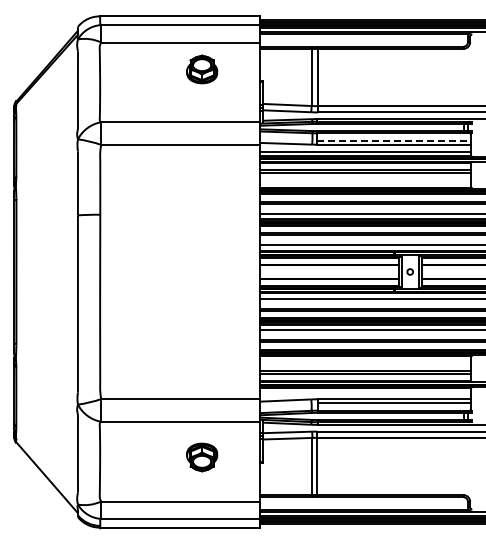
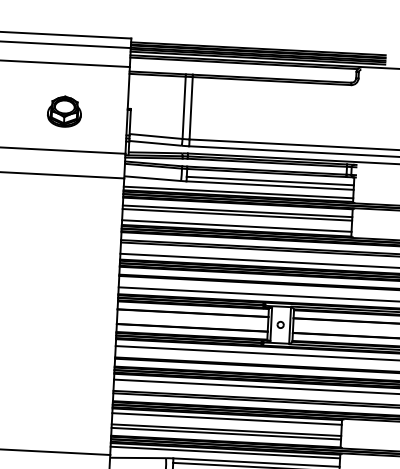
part: (202, 69) -> (64, 111), moved
line: (394, 140) -> (270, 181), dashed -> solid
line: (364, 183) -> (235, 226), added
line: (364, 360) -> (226, 418), added
line: (364, 391) -> (224, 452), added

